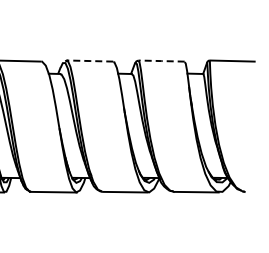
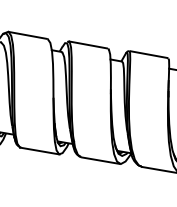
line: (90, 61) -> (88, 45), dashed -> solid
line: (161, 61) -> (148, 54), dashed -> solid

